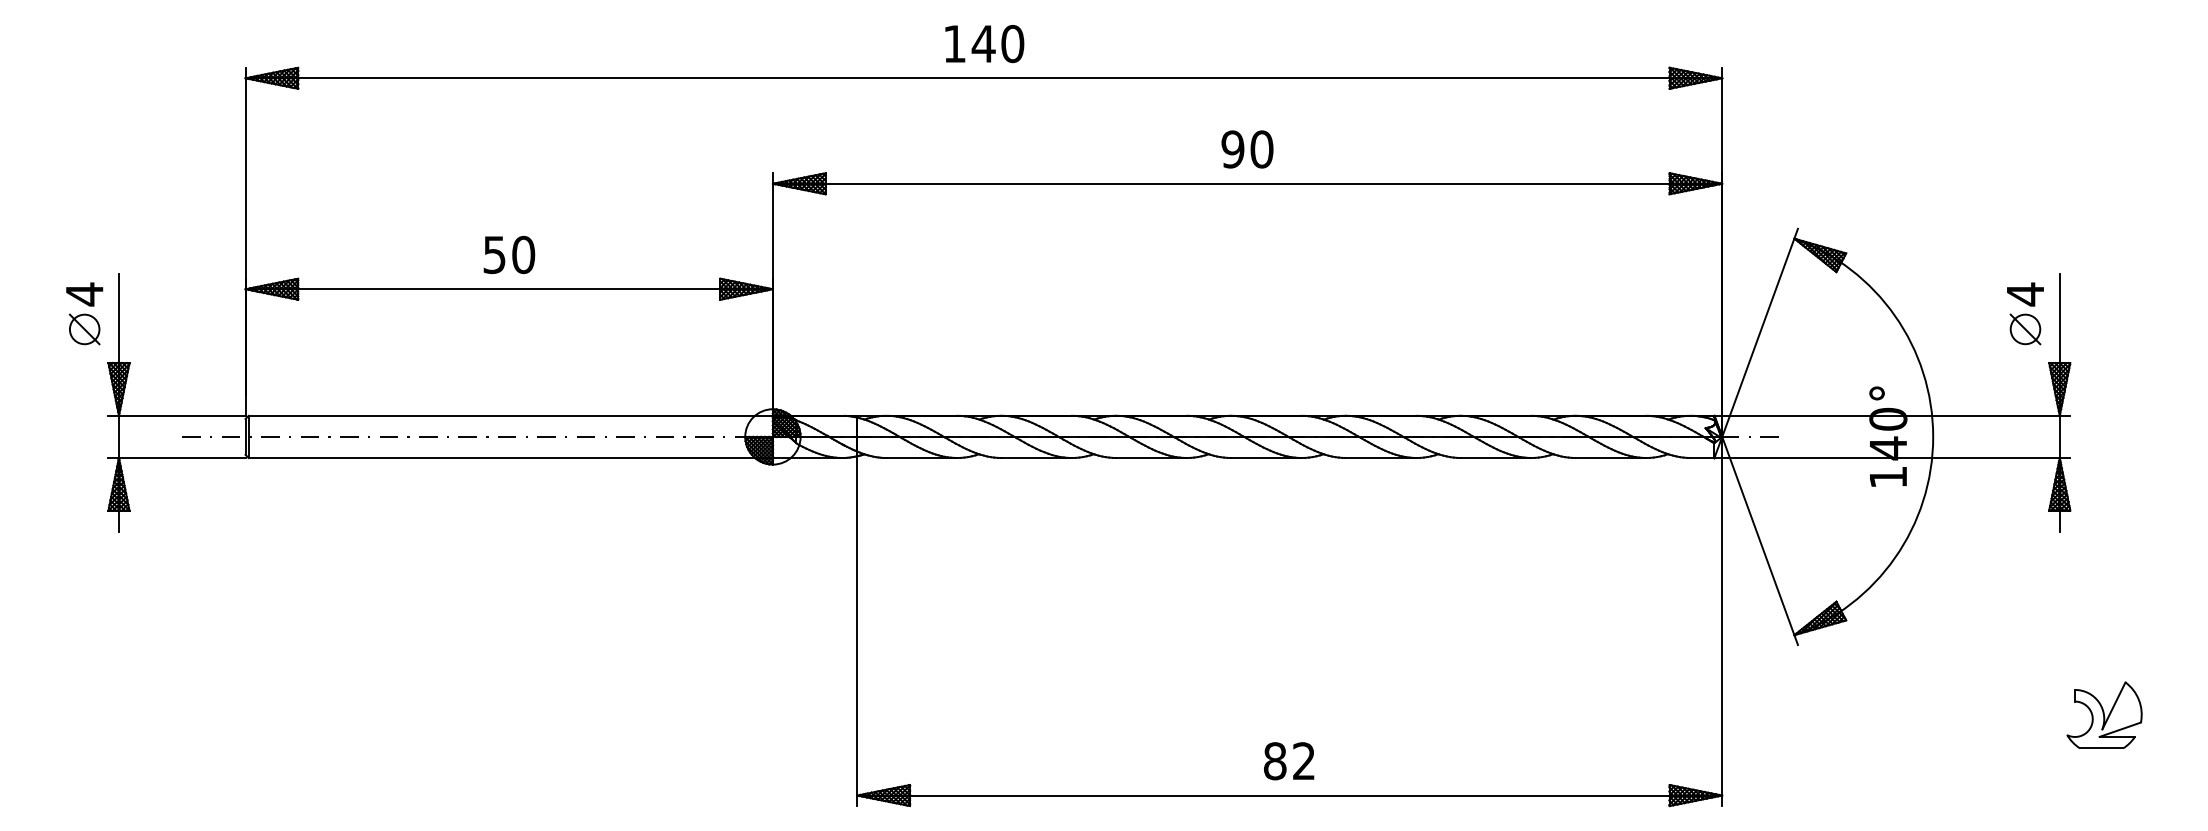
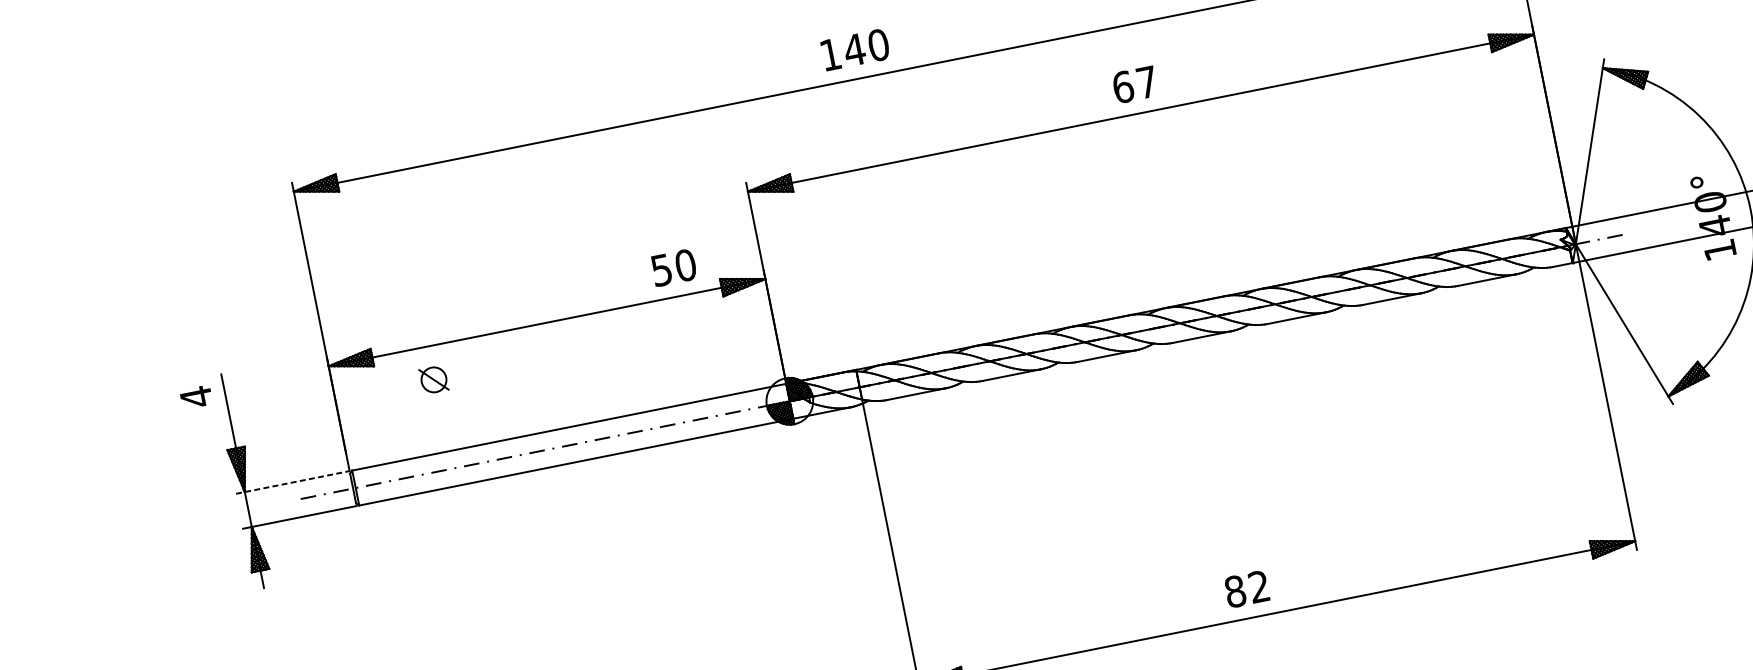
text: (984, 44) -> (855, 50), moved
text: (1247, 149) -> (1135, 84), 90 -> 67
text: (509, 254) -> (673, 267), moved
part: (84, 329) -> (433, 379), moved
line: (176, 415) -> (292, 482), solid -> dashed
text: (1289, 761) -> (1247, 589), moved

